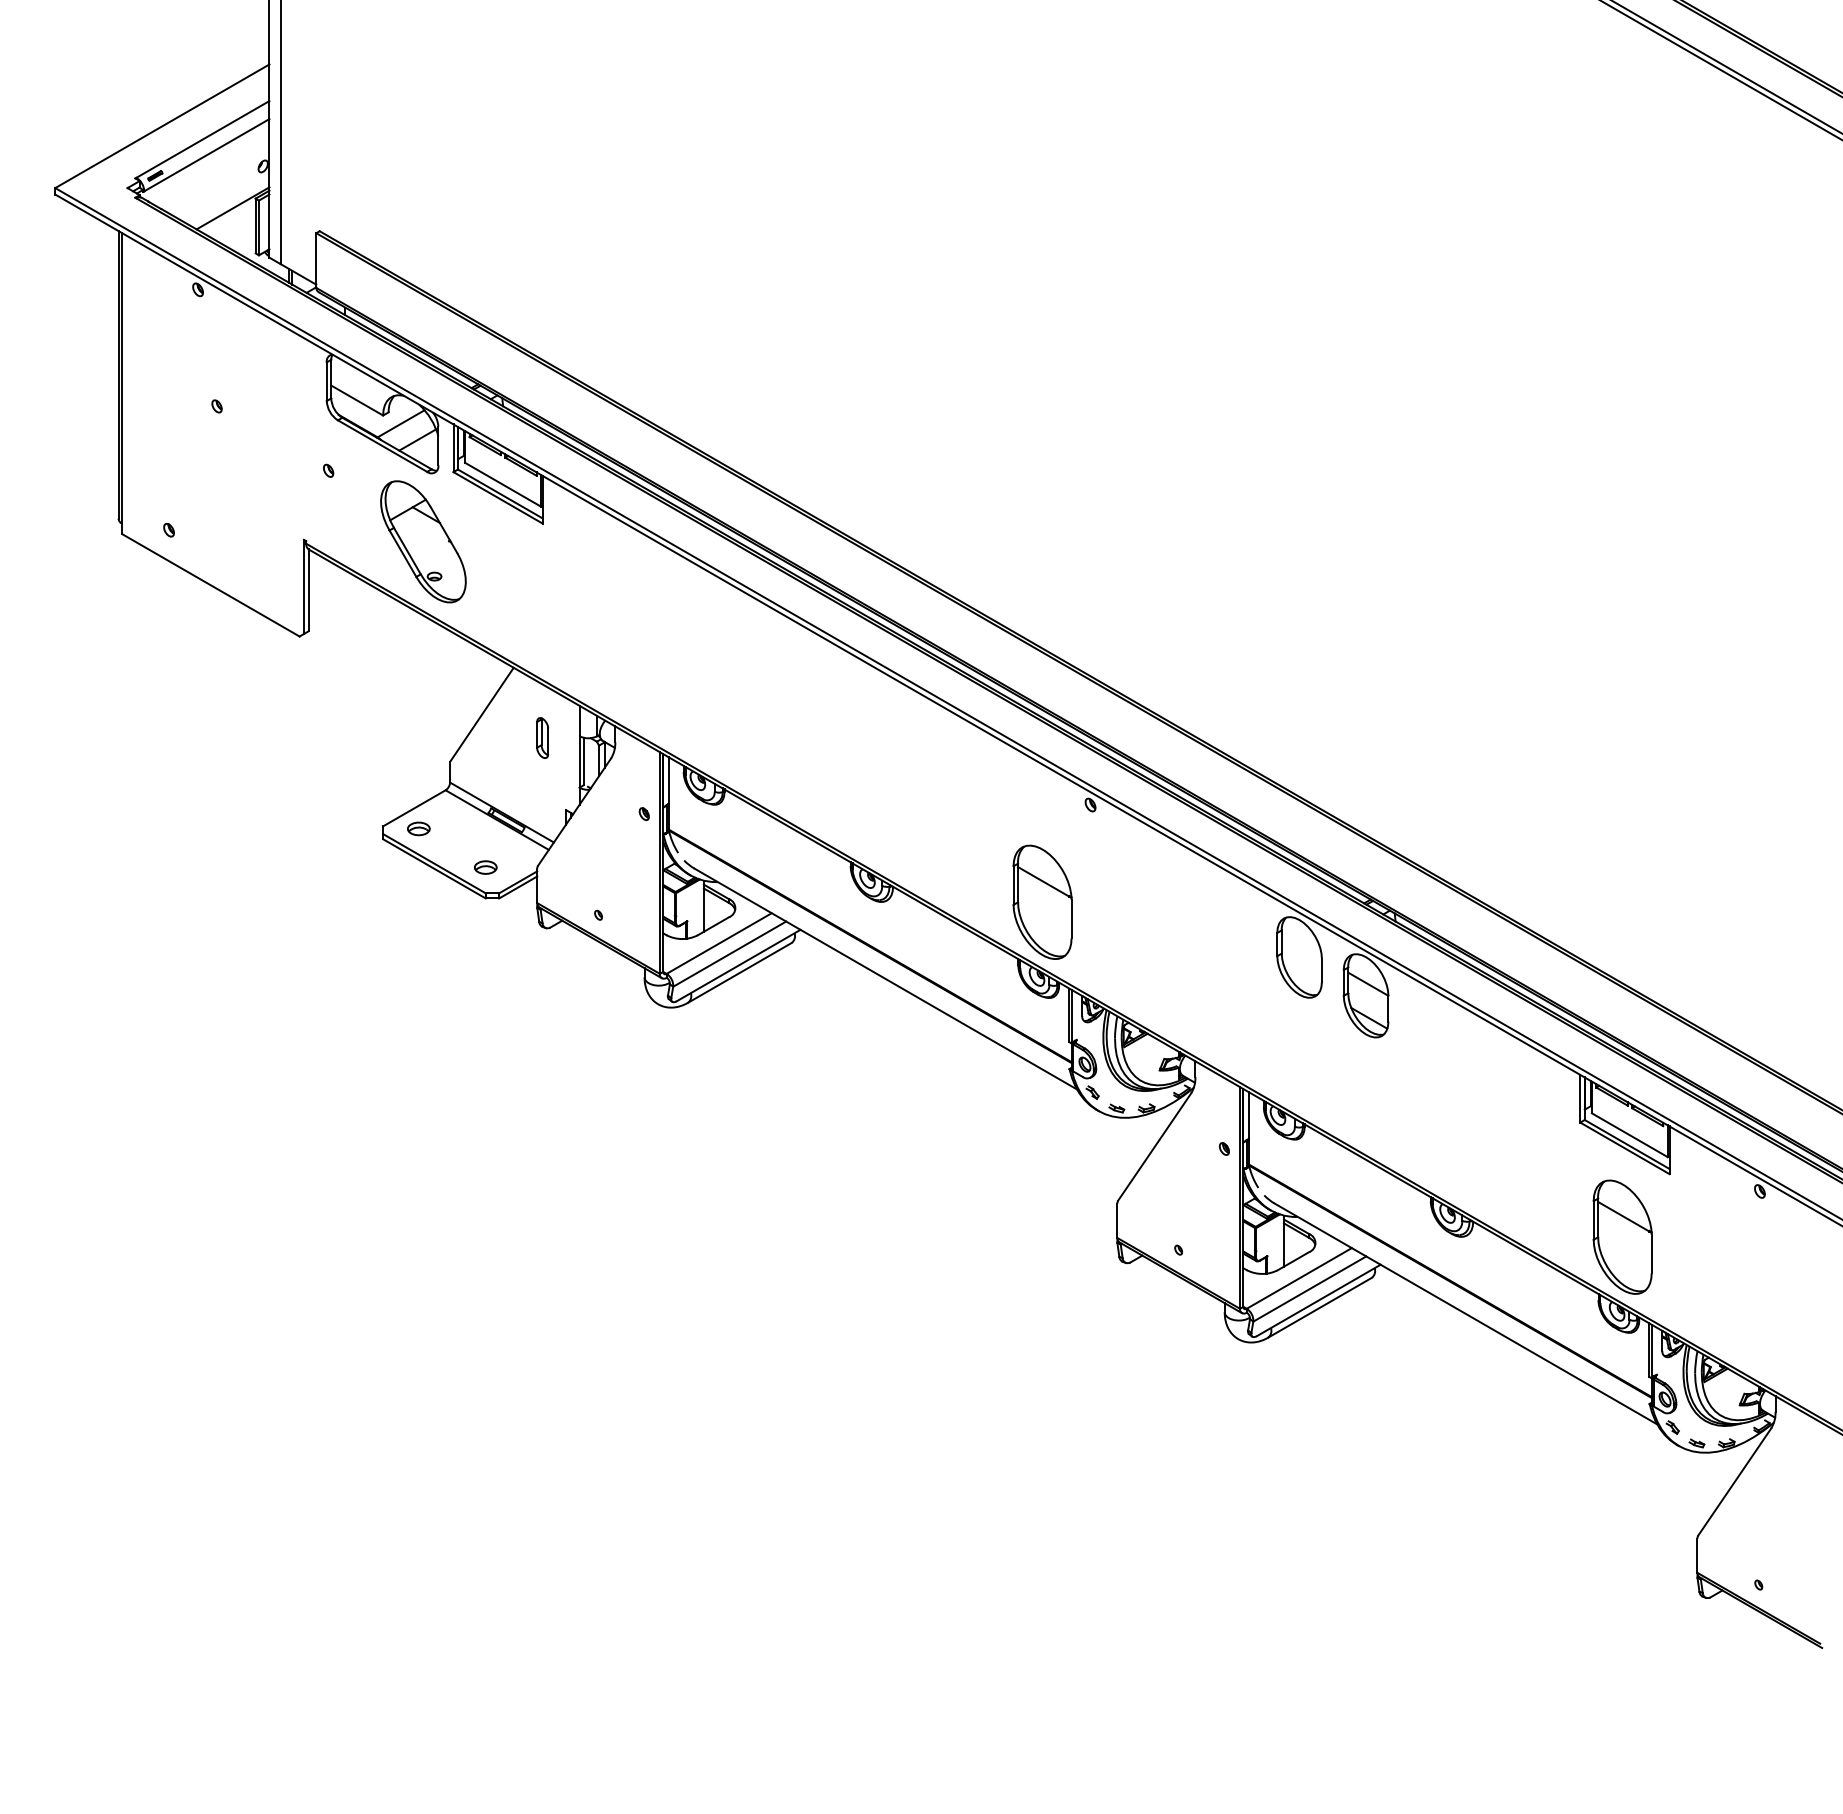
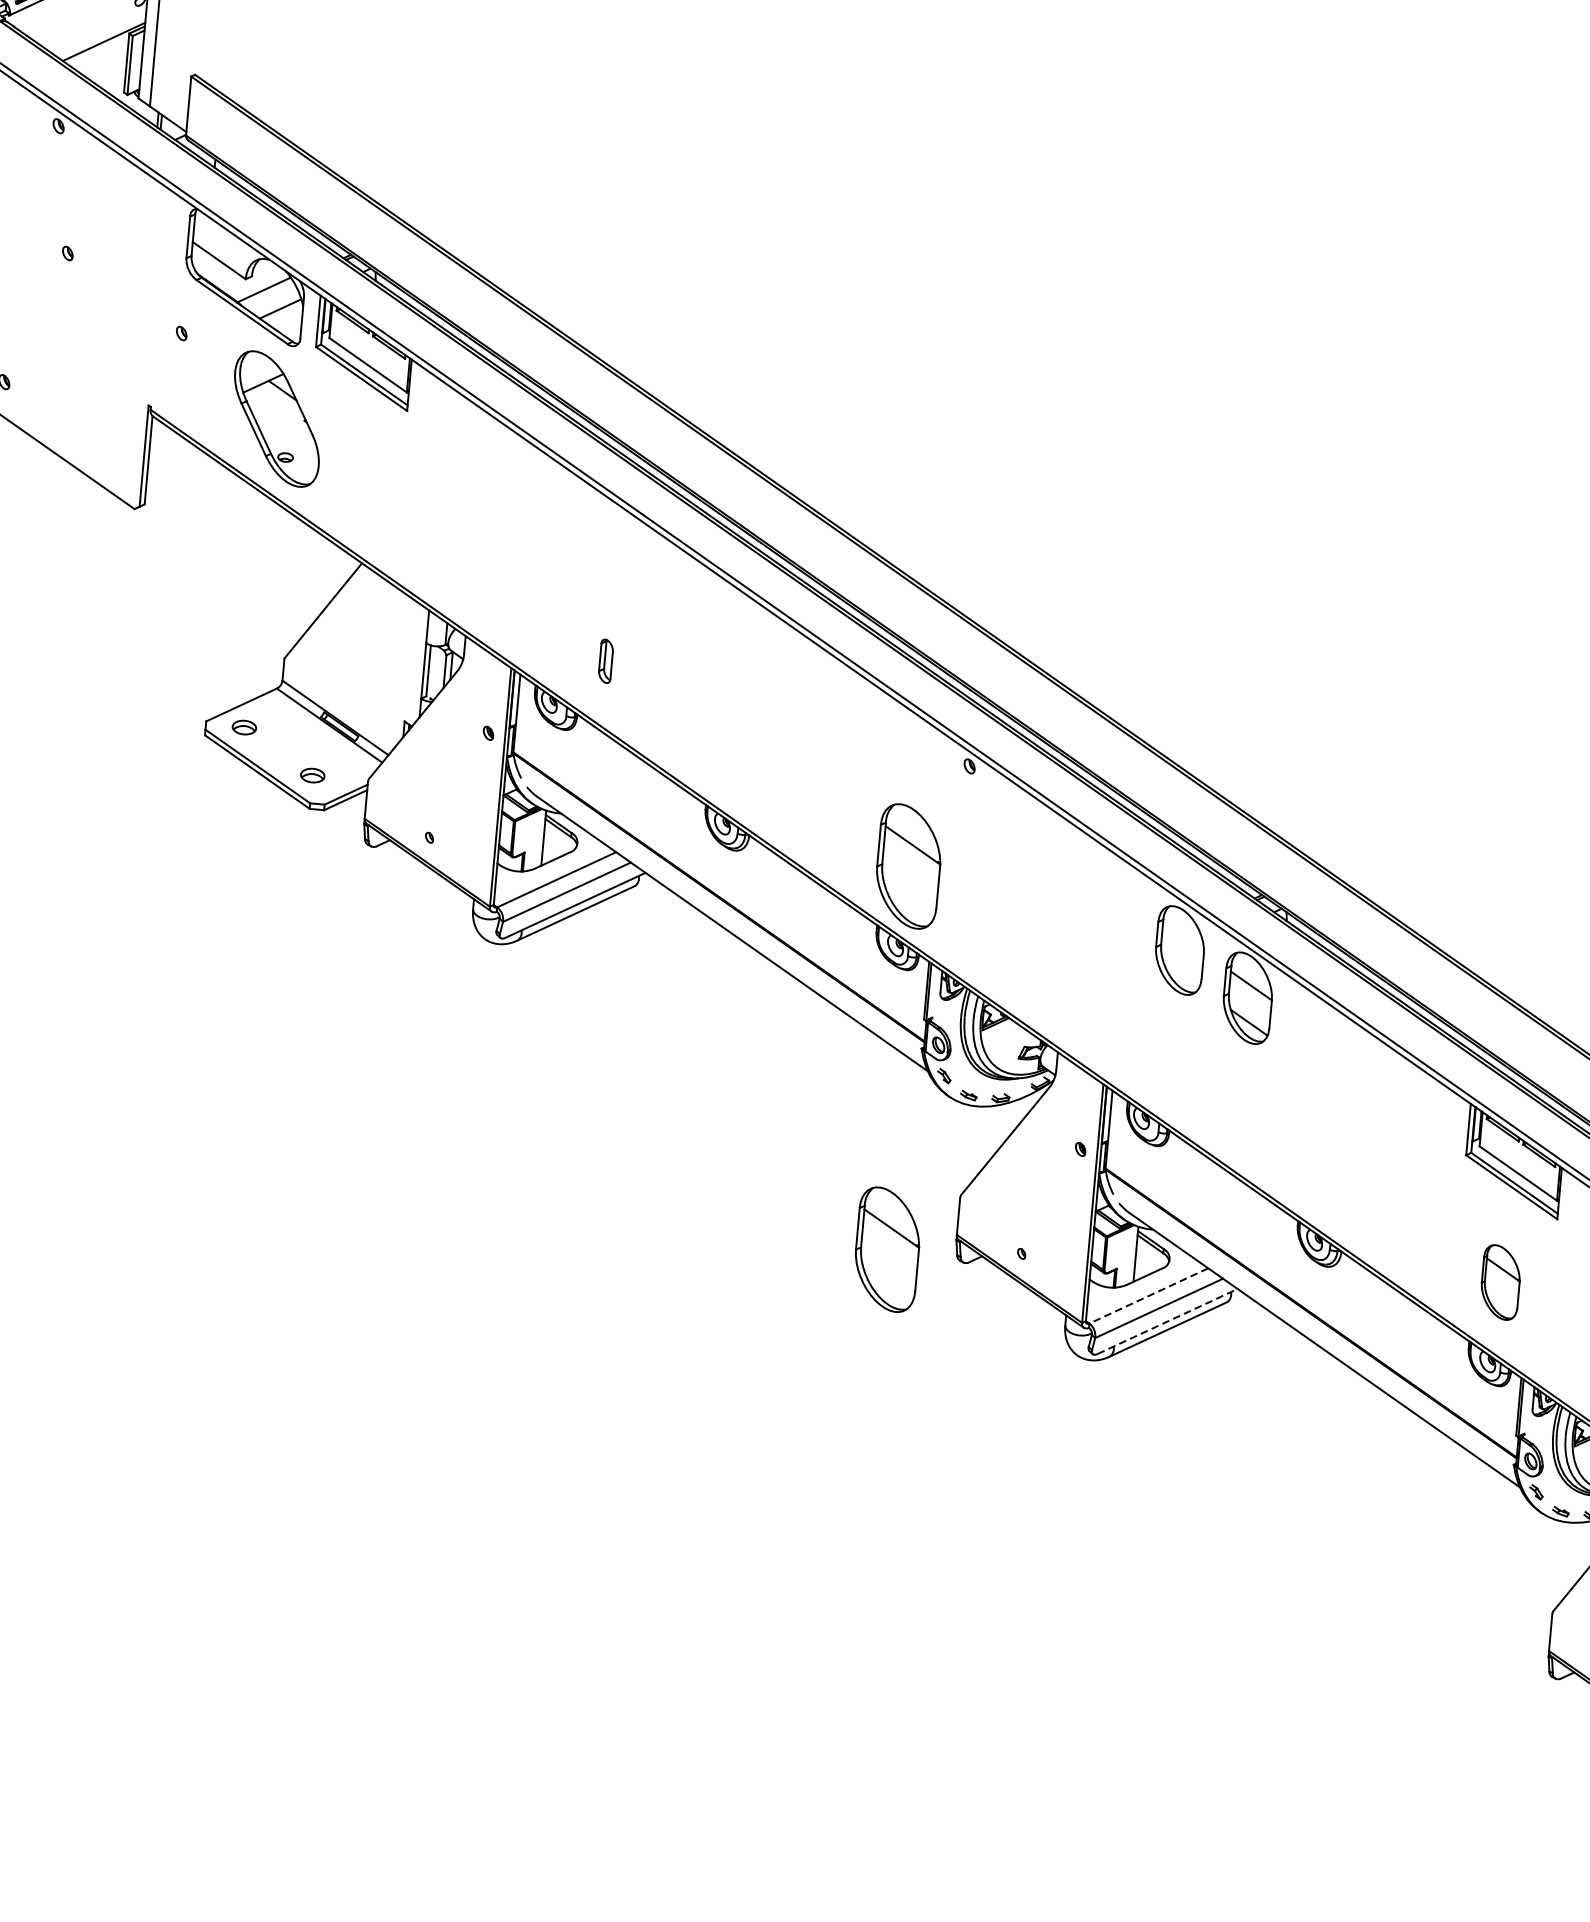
part: (542, 737) -> (605, 660), moved
part: (1622, 1236) -> (1500, 1281), size x0.6
part: (1054, 1256) -> (887, 1248), added
line: (1299, 1278) -> (1149, 1296), solid -> dashed
line: (1319, 1300) -> (1168, 1321), solid -> dashed

